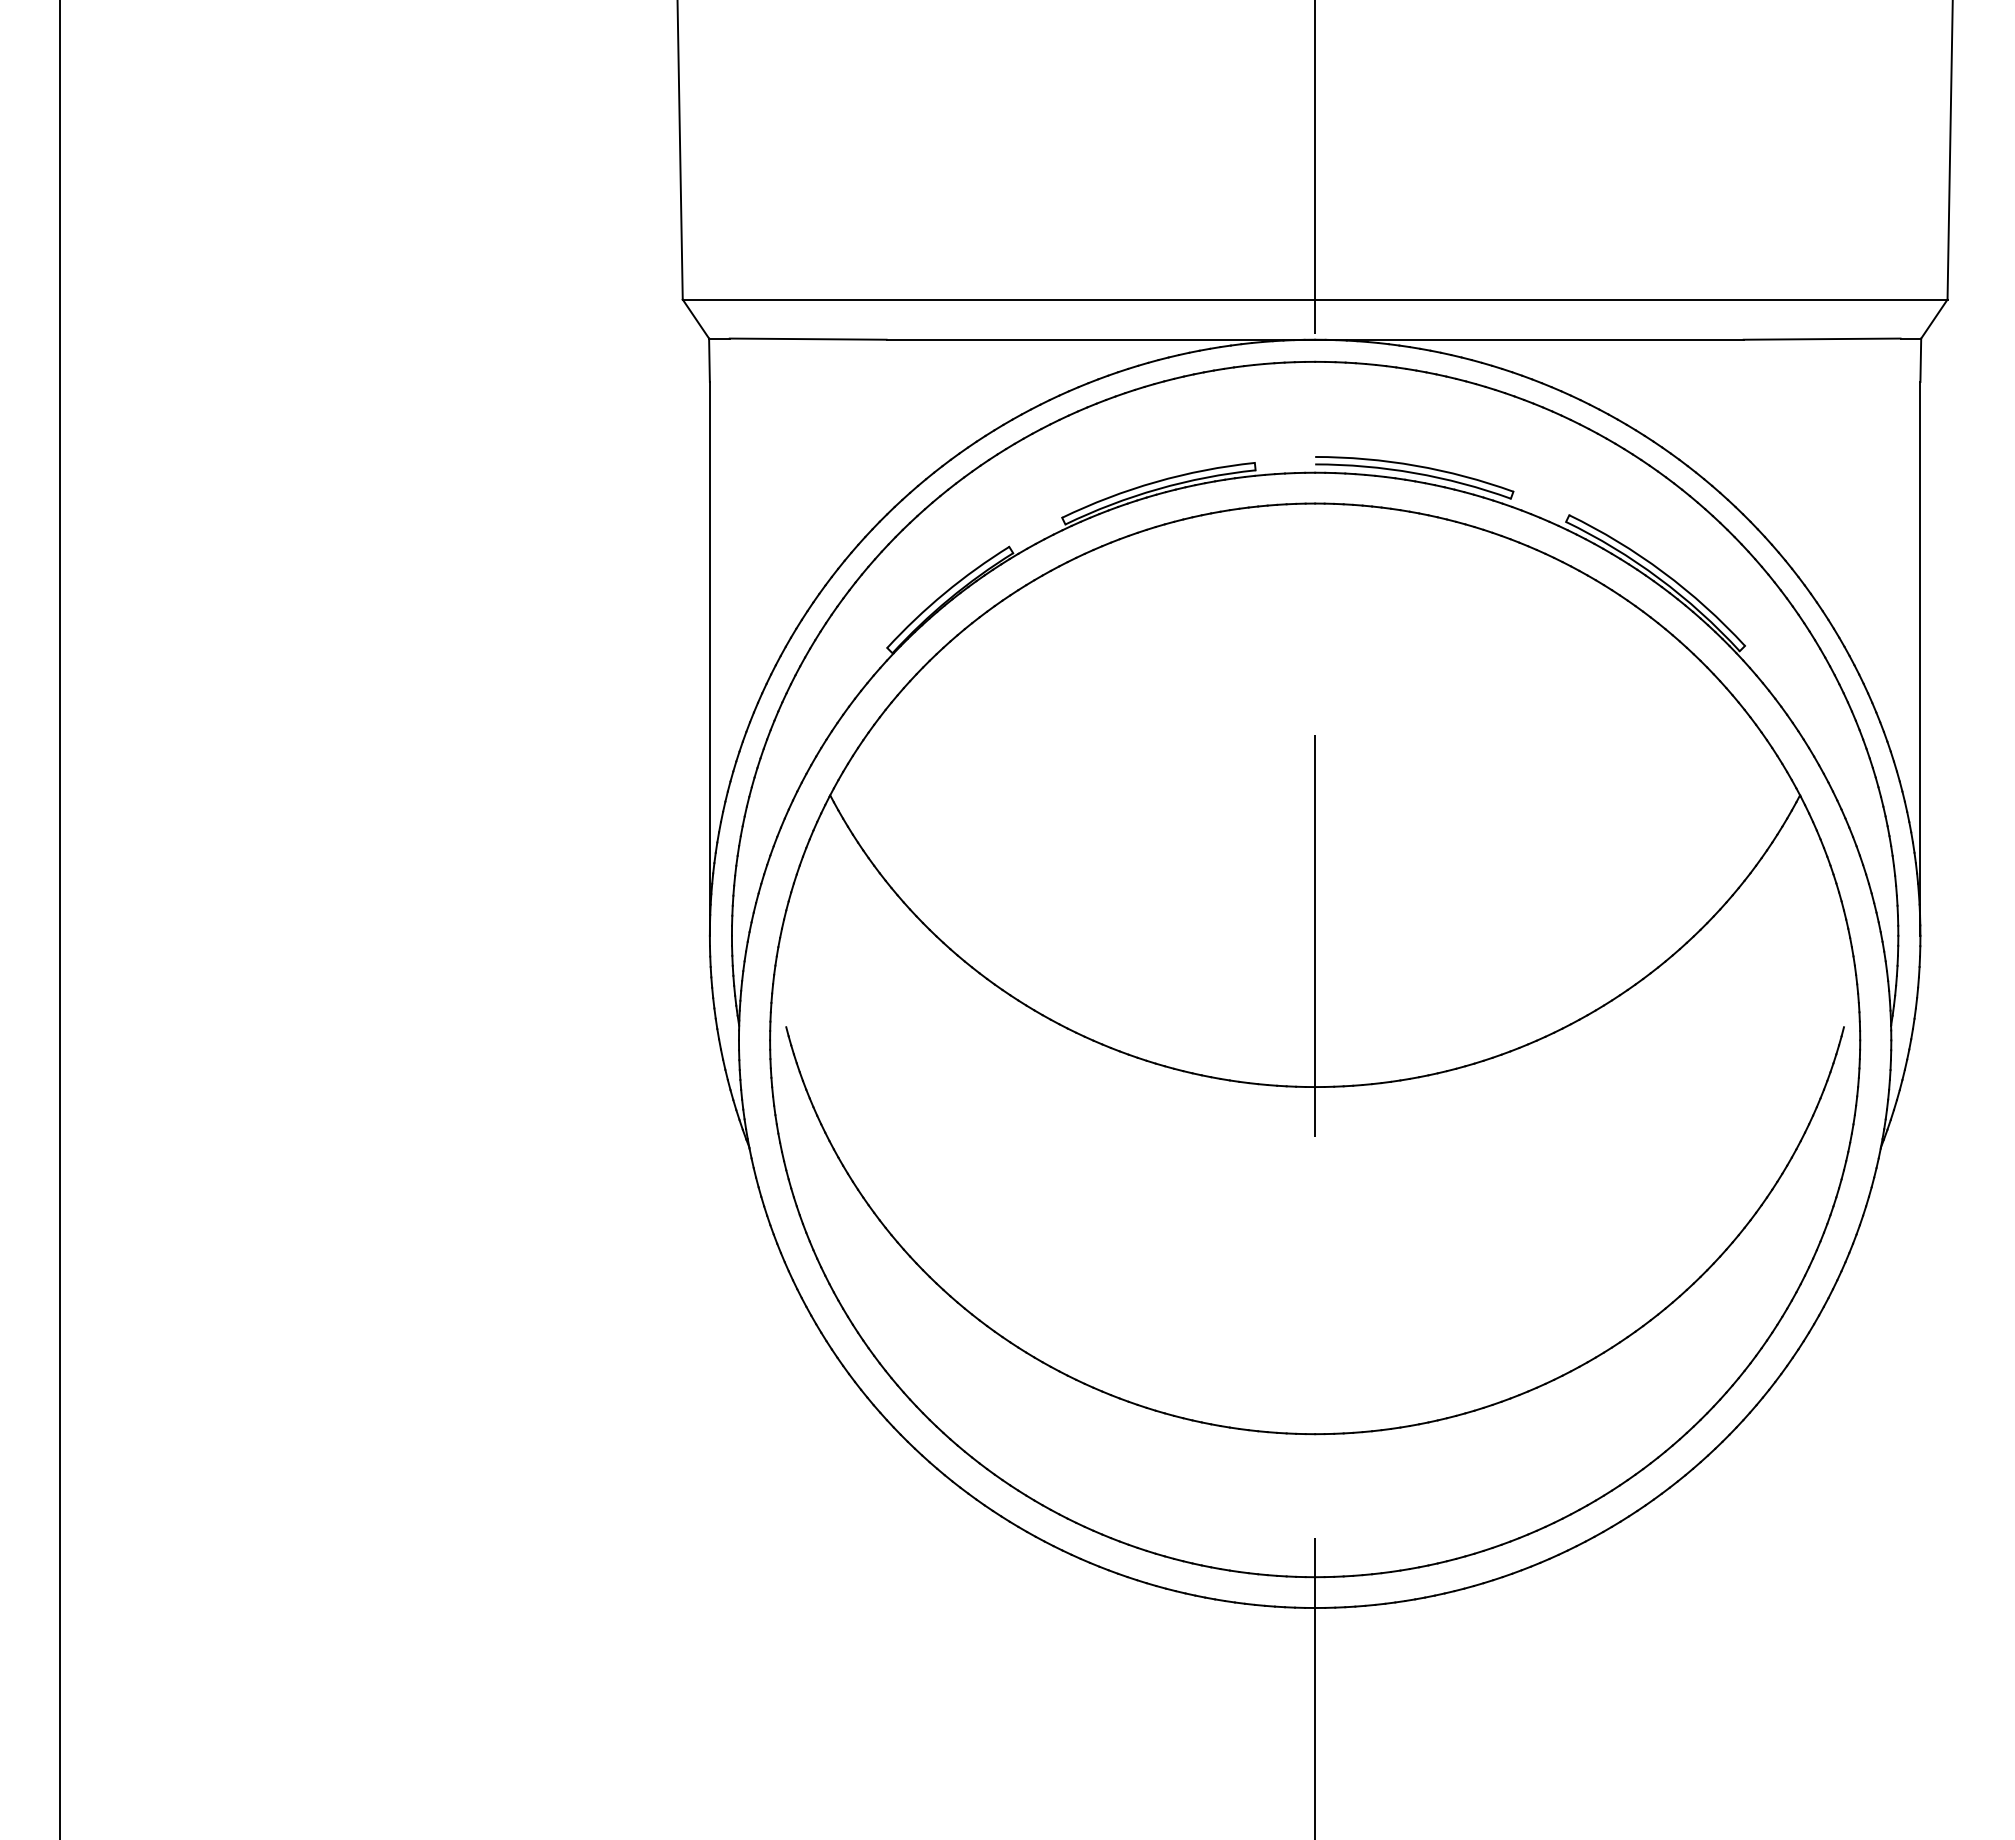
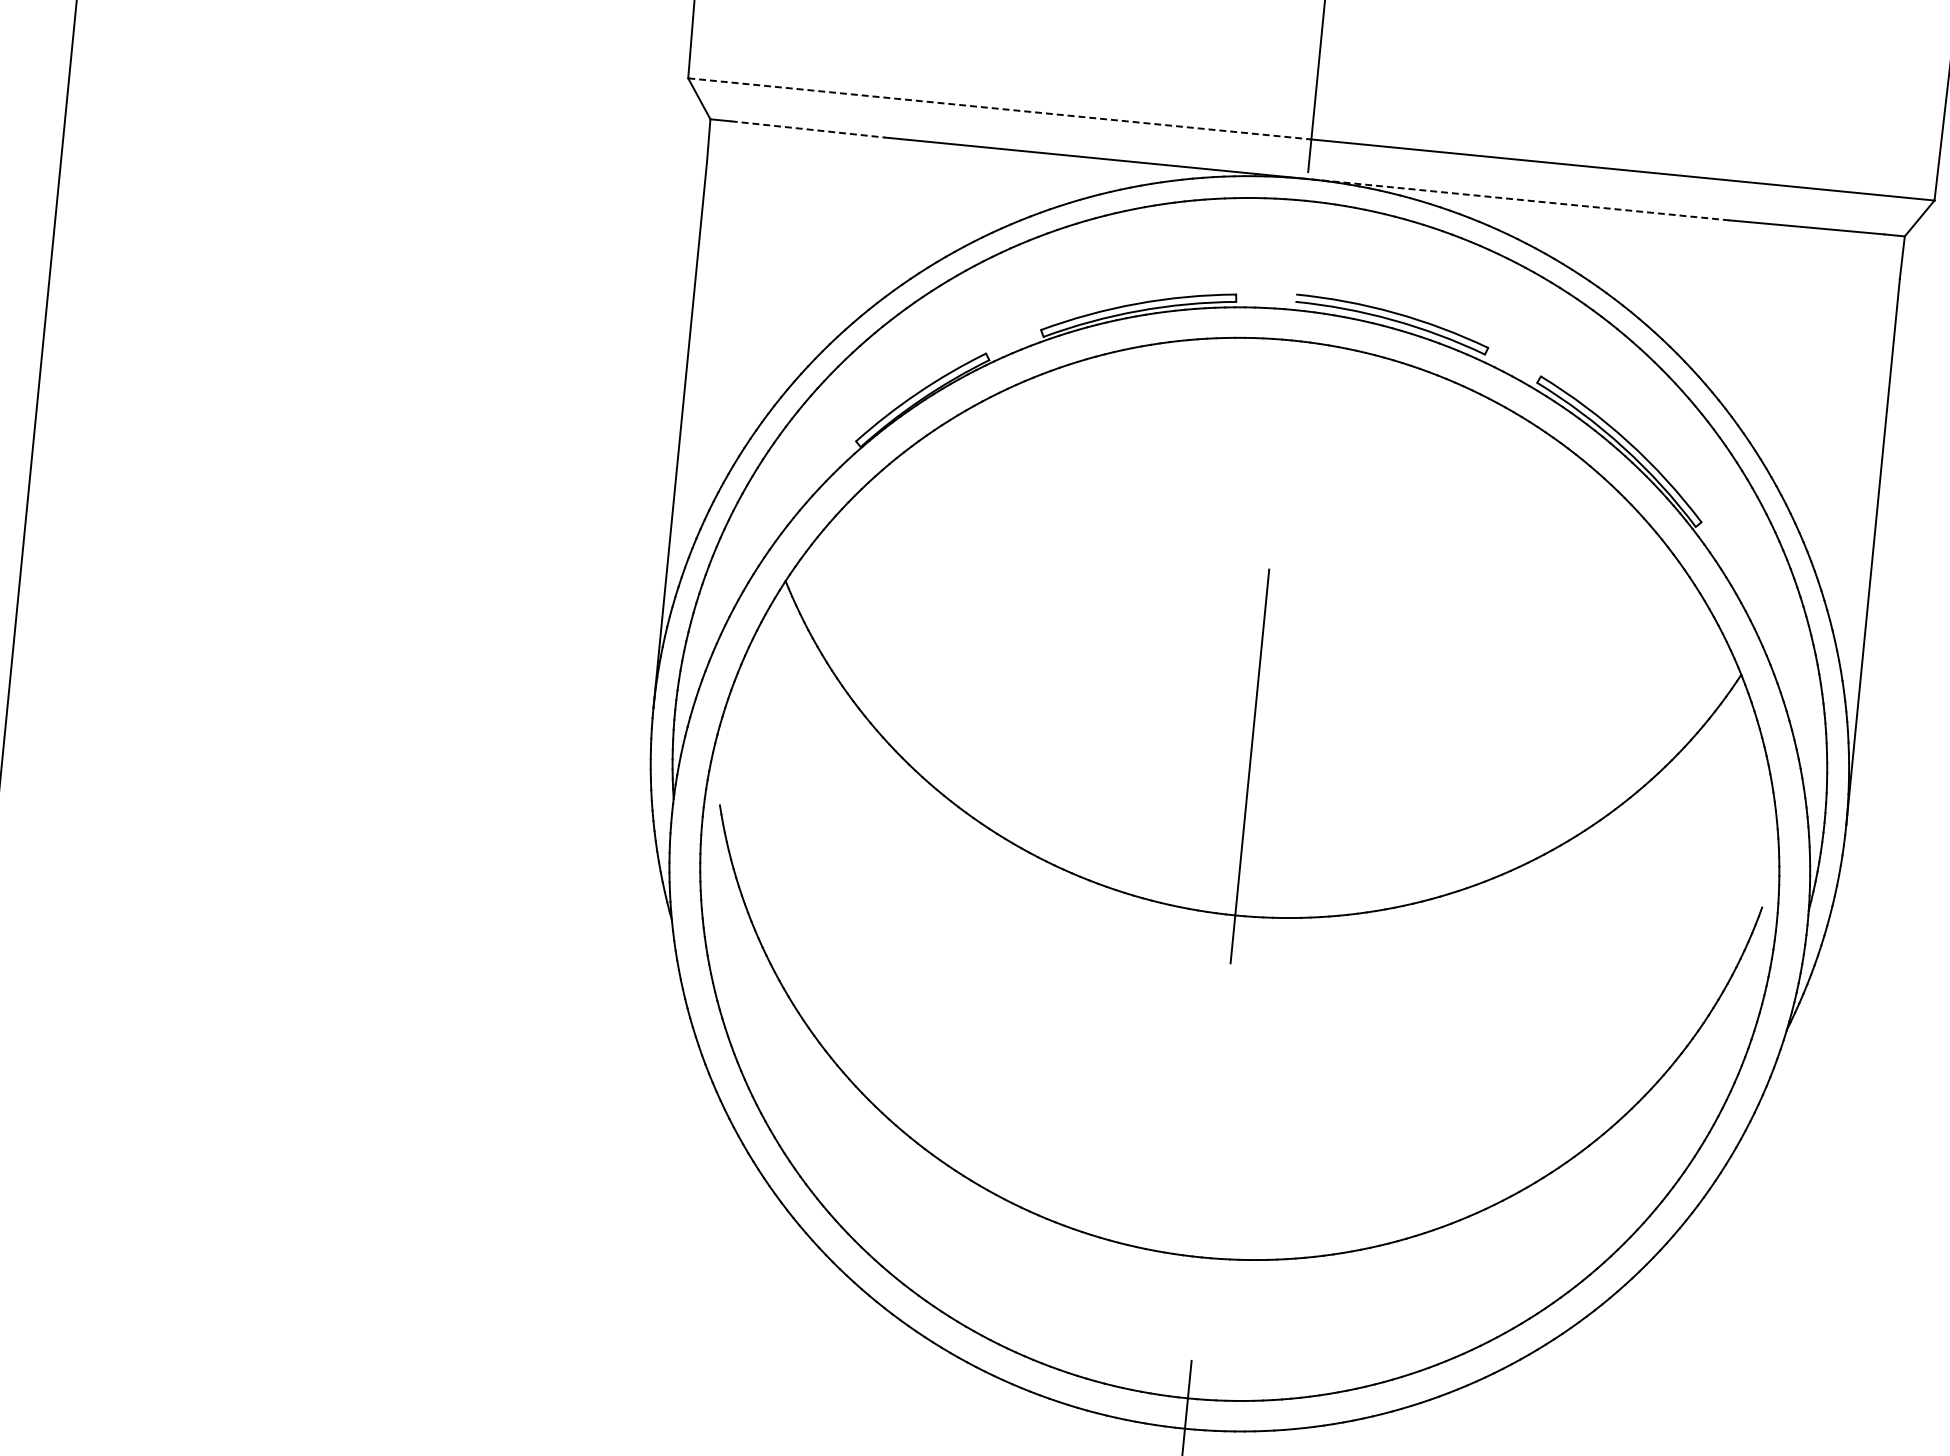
line: (999, 299) -> (1000, 108), solid -> dashed
line: (808, 339) -> (808, 129), solid -> dashed
line: (1528, 339) -> (1517, 199), solid -> dashed

